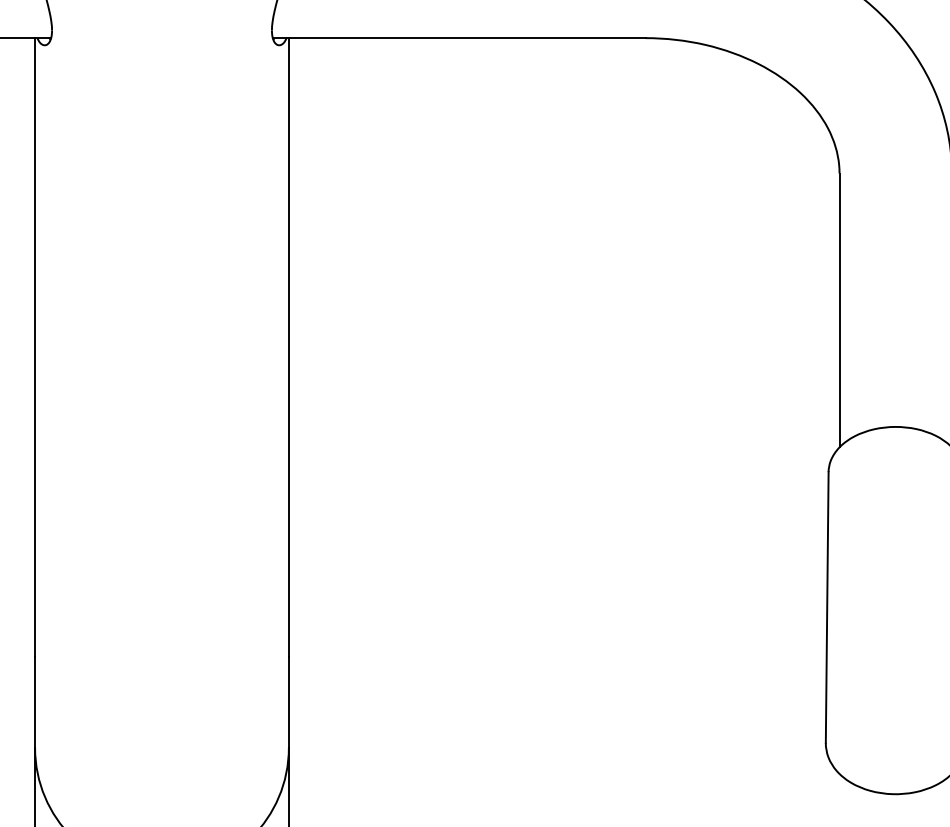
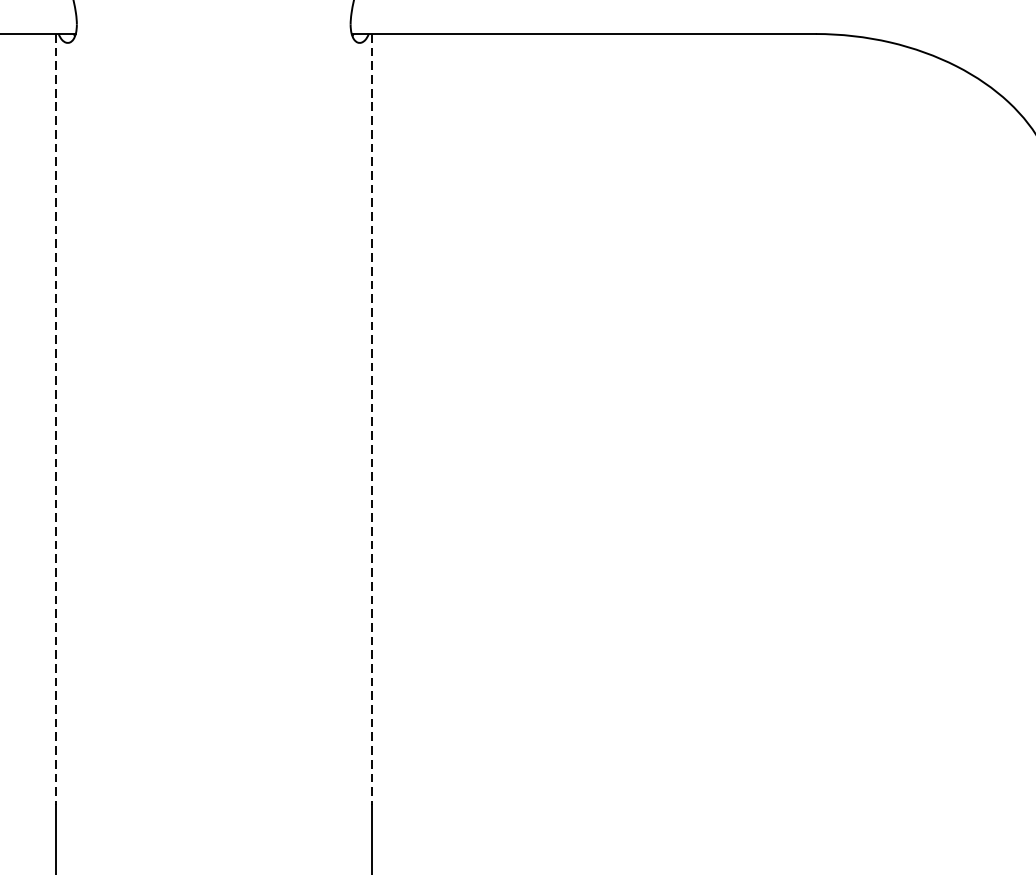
line: (35, 347) -> (56, 419), solid -> dashed
line: (288, 347) -> (371, 419), solid -> dashed

